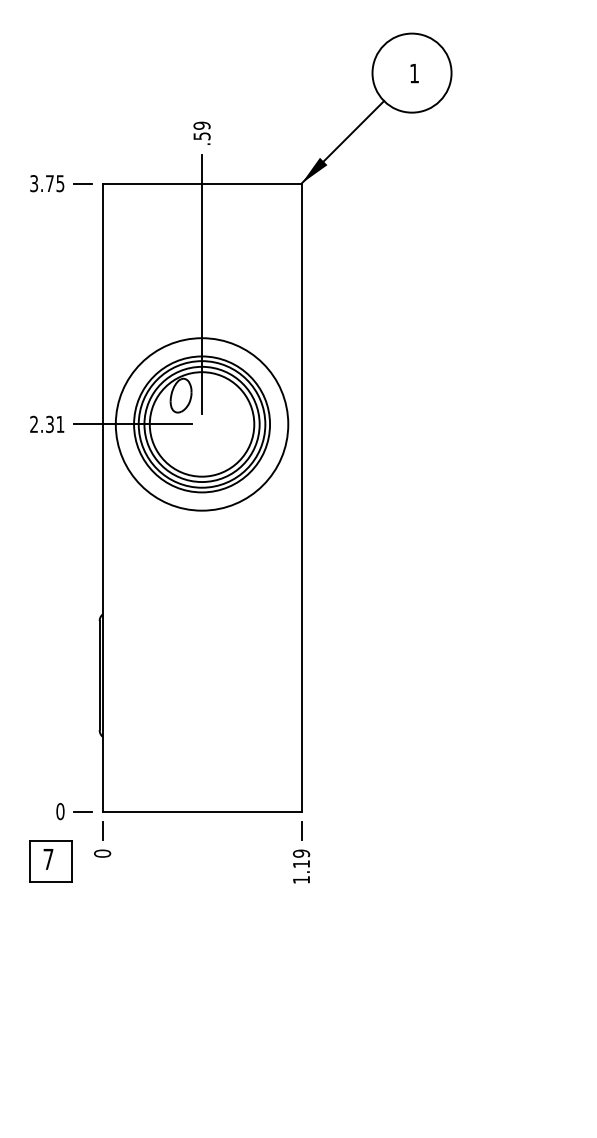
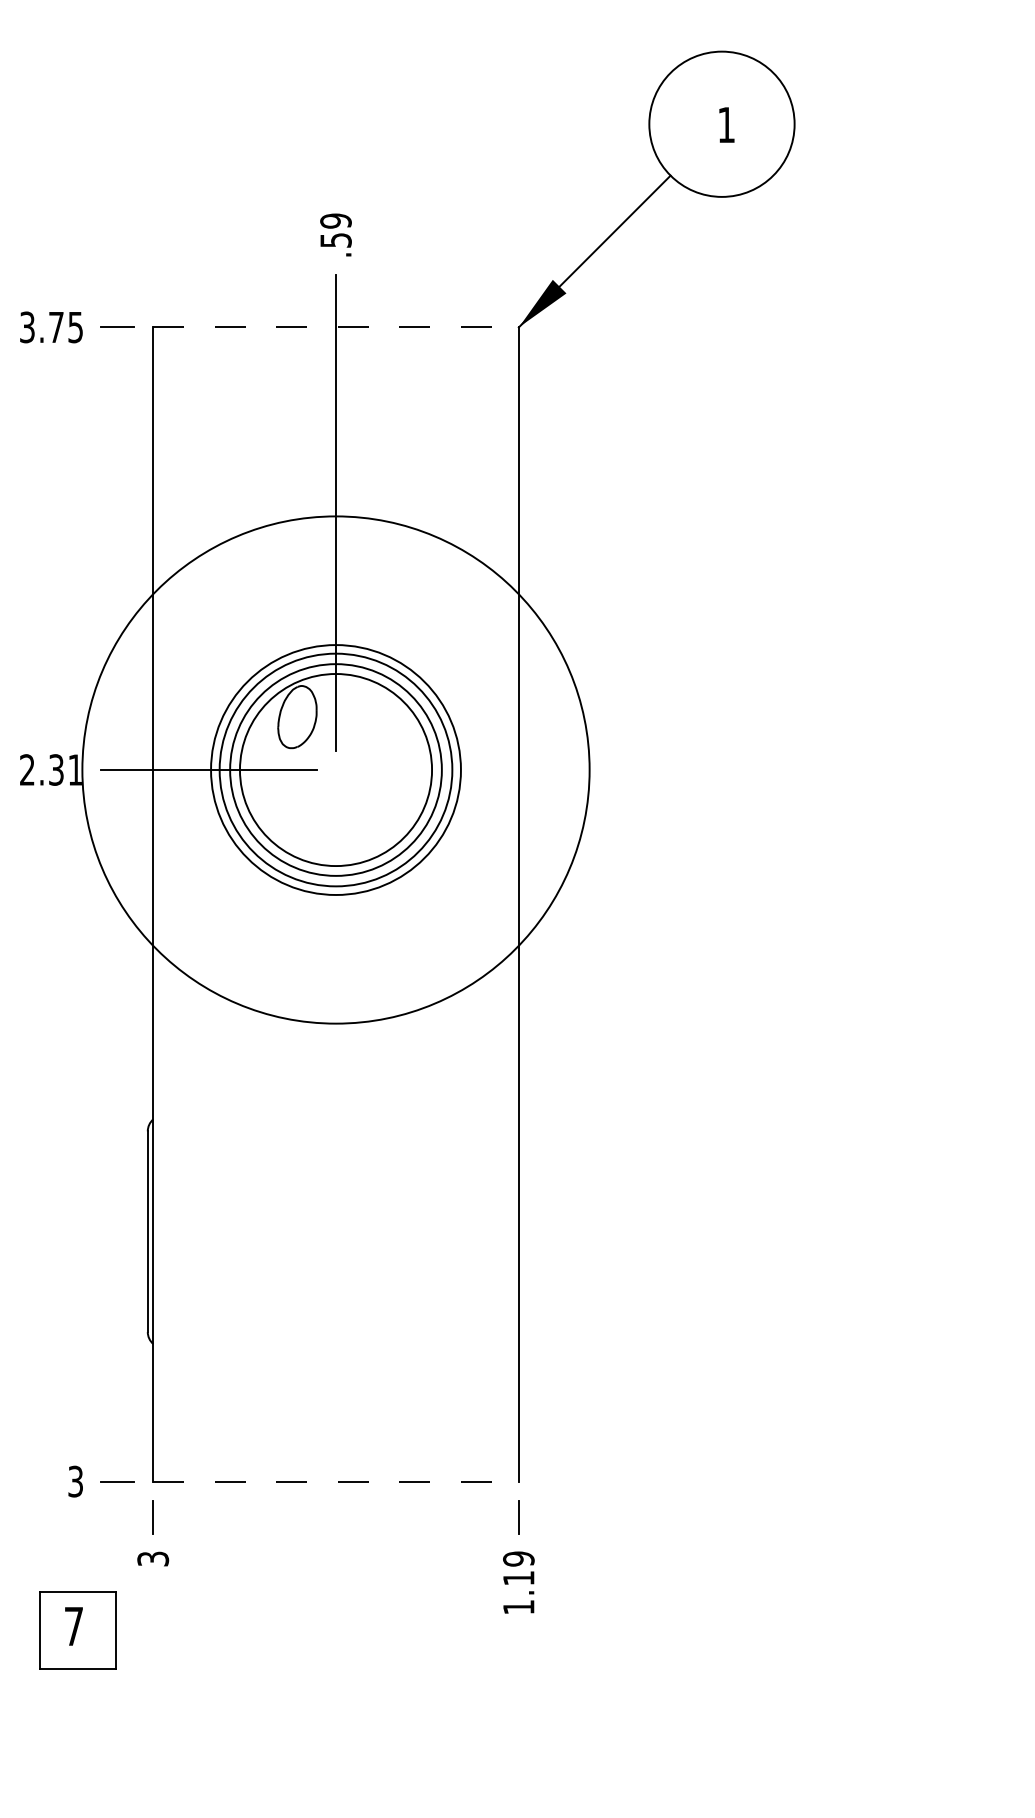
line: (202, 183) -> (336, 327), solid -> dashed
circle: (201, 424) -> (334, 770), size x1.6
text: (60, 811) -> (75, 1481), 0 -> 3
line: (202, 811) -> (336, 1481), solid -> dashed
text: (102, 853) -> (153, 1558), 0 -> 3
part: (50, 861) -> (77, 1630), moved

